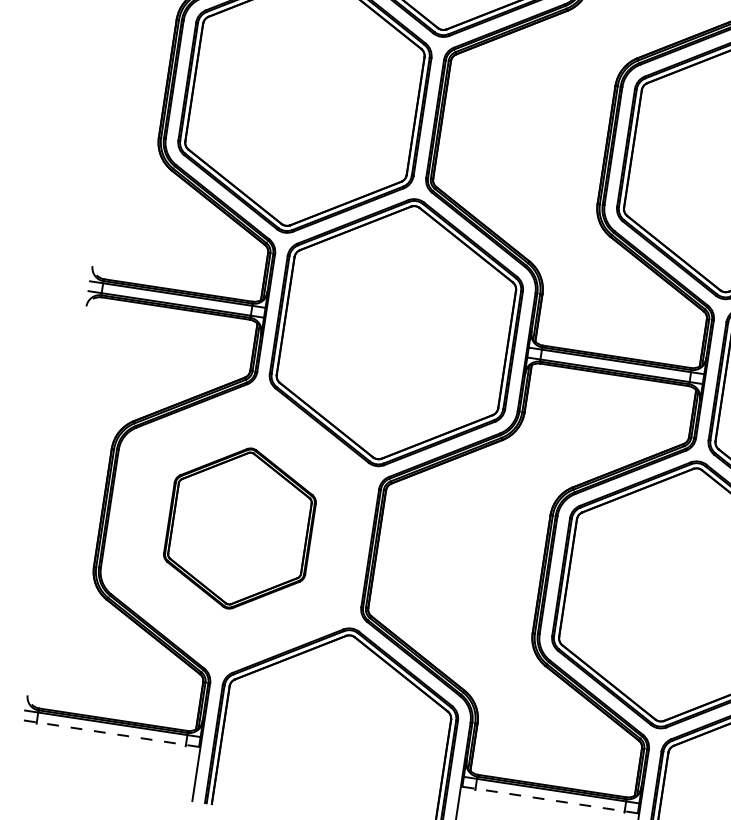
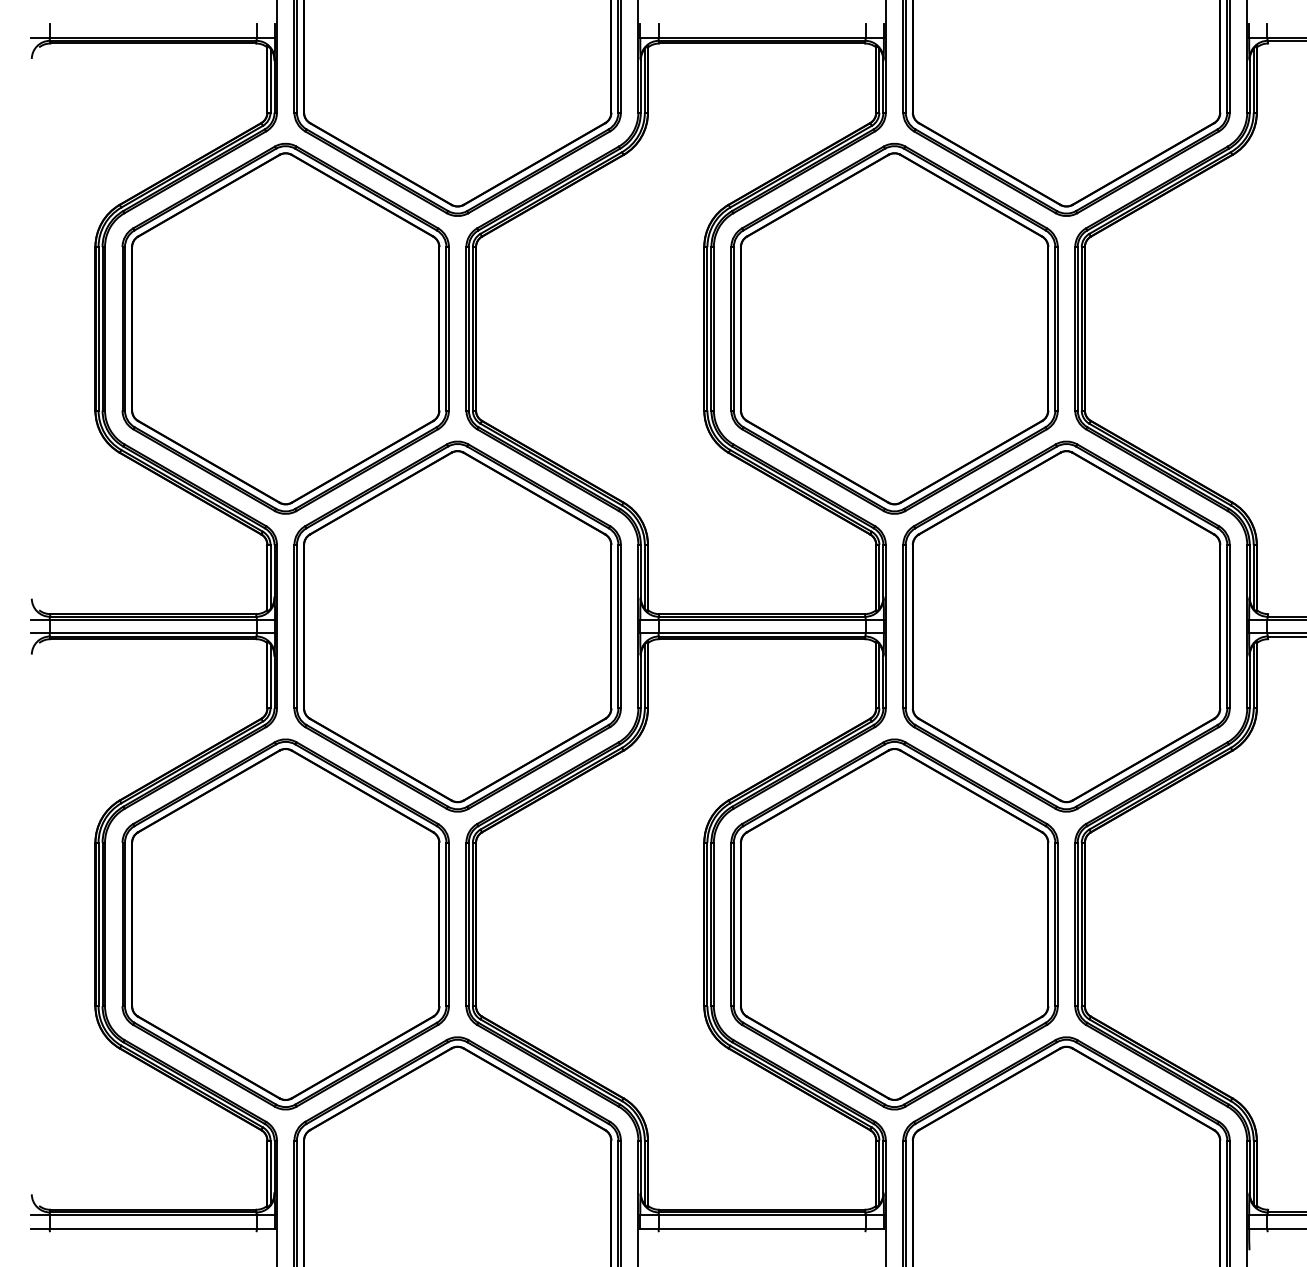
part: (239, 528) -> (285, 924), size x1.67
line: (111, 733) -> (153, 1229), dashed -> solid
line: (550, 800) -> (762, 1229), dashed -> solid

